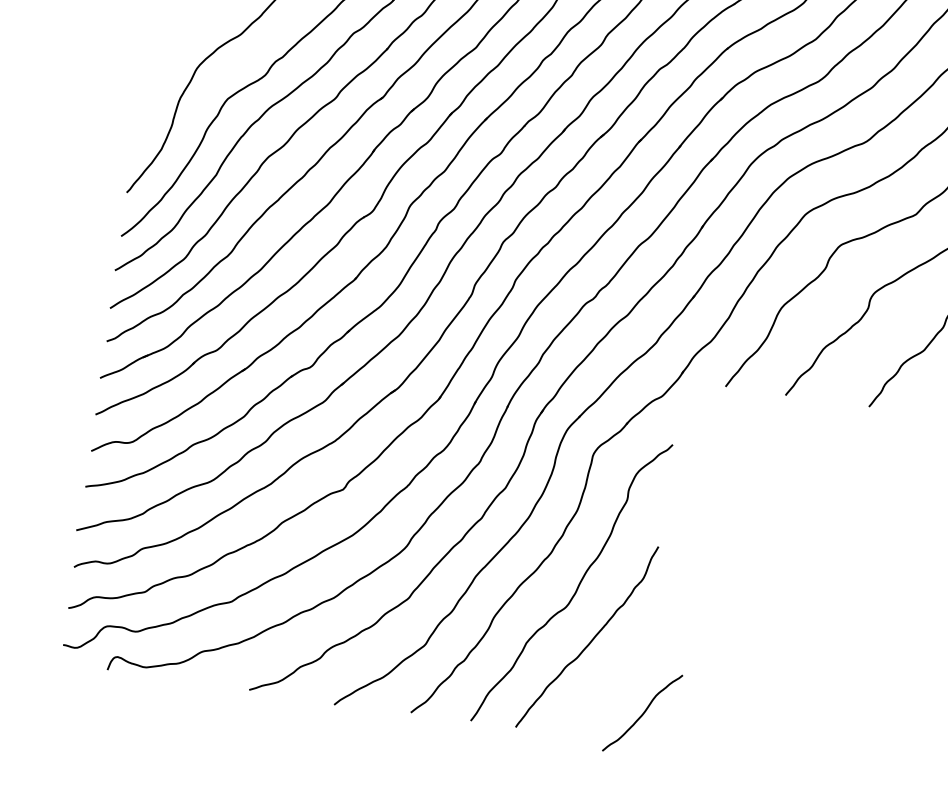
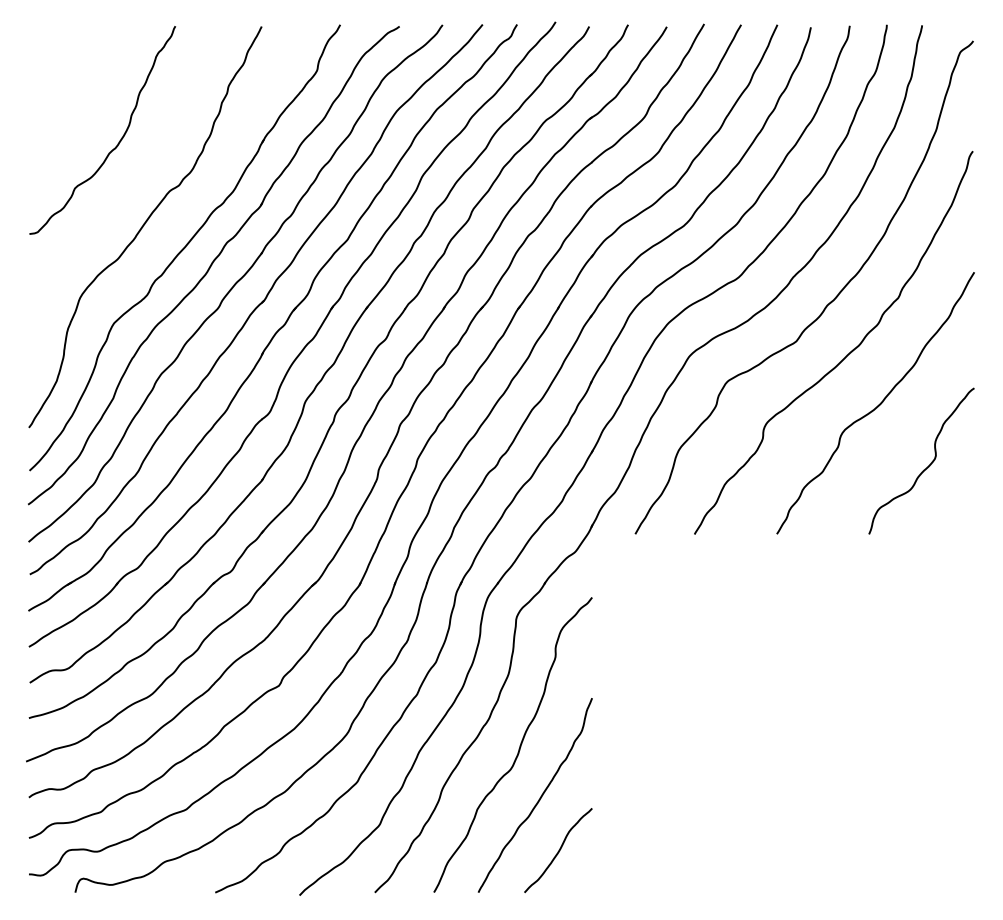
curve: (642, 713) -> (558, 850), moved

